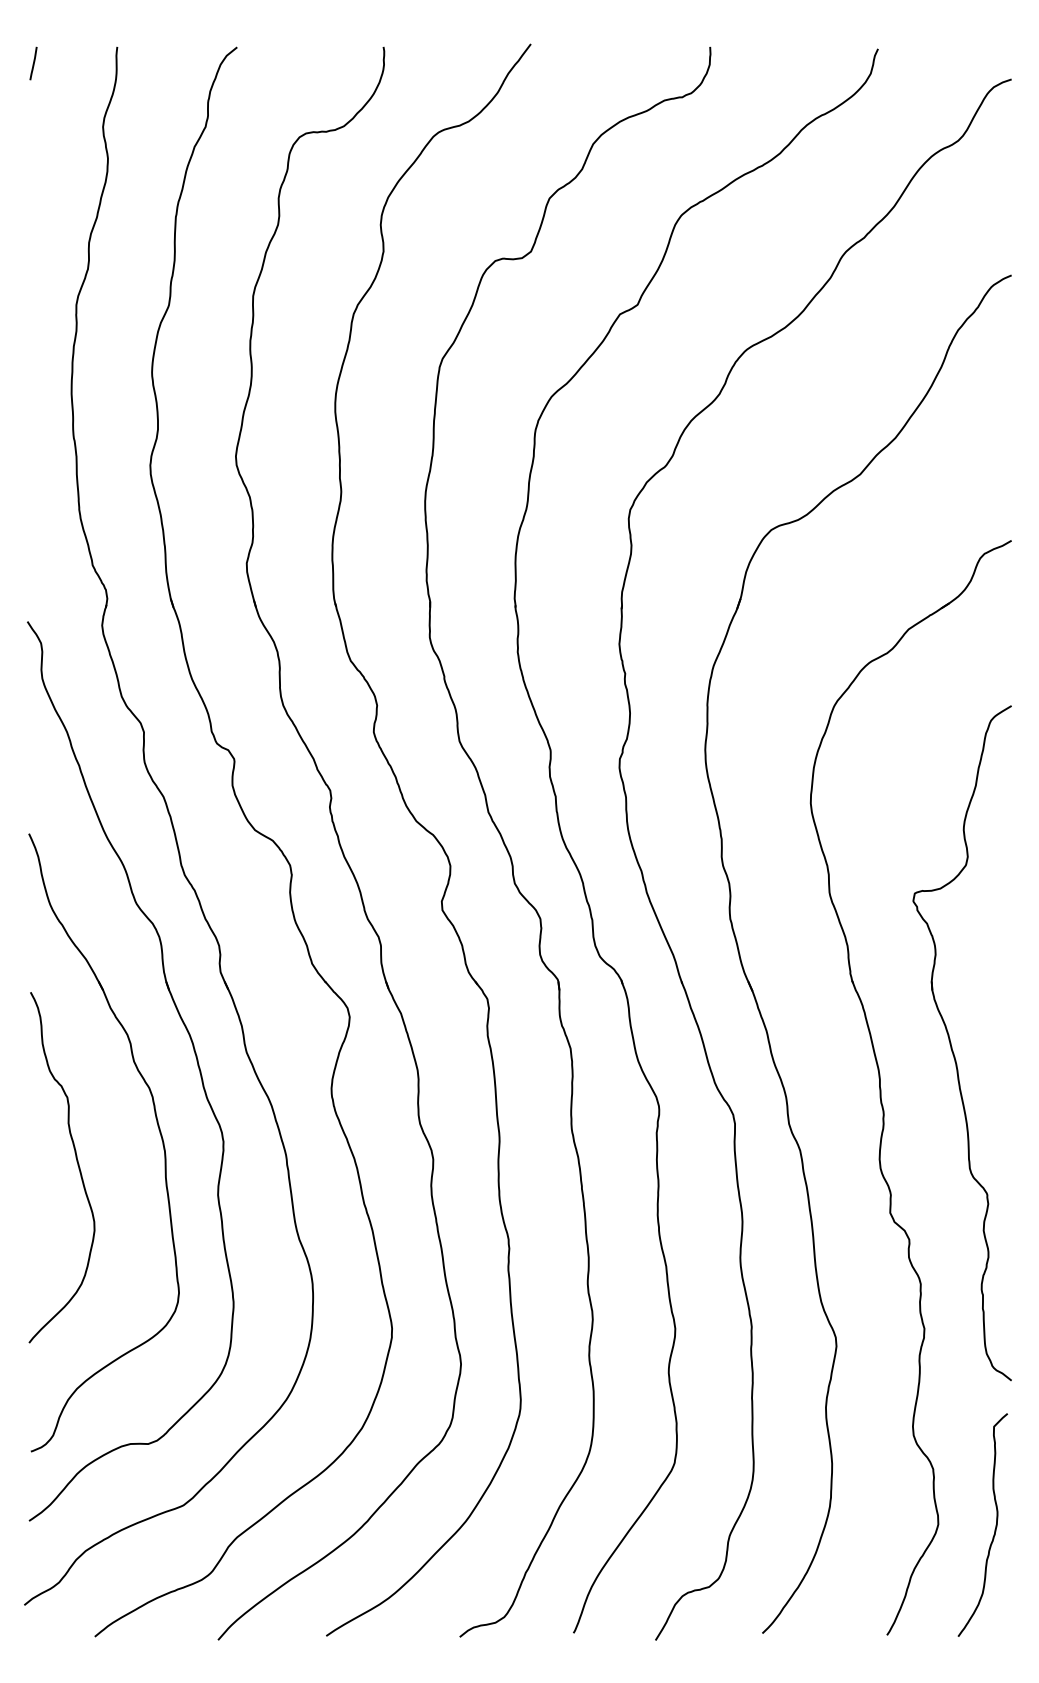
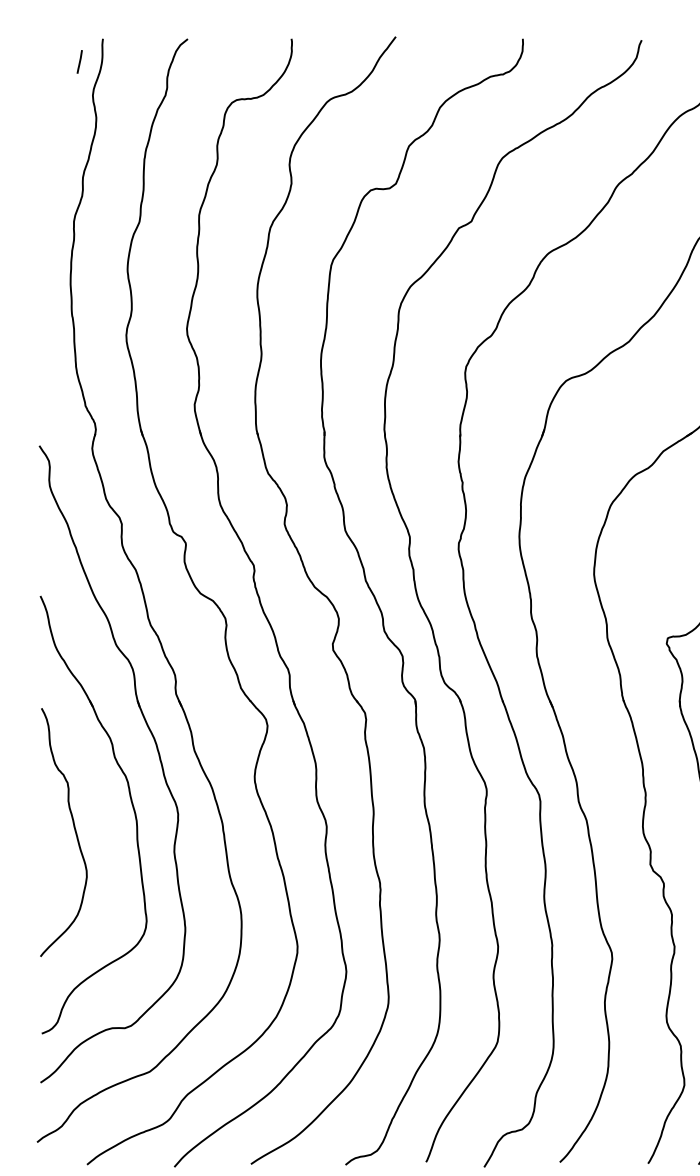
line: (33, 63) -> (79, 61), moved

